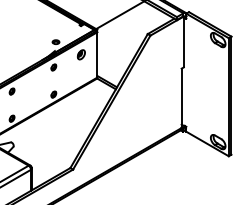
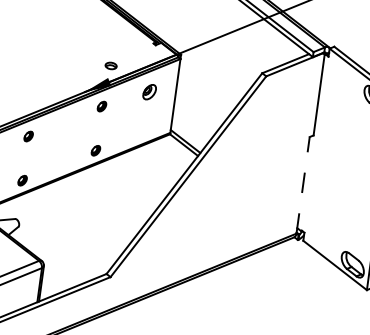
line: (181, 98) -> (302, 185), solid -> dashed

